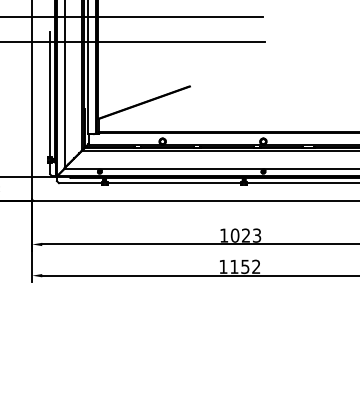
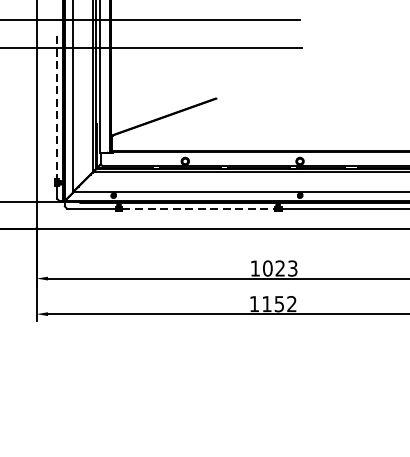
line: (50, 94) -> (57, 107), solid -> dashed
line: (174, 183) -> (198, 209), solid -> dashed

